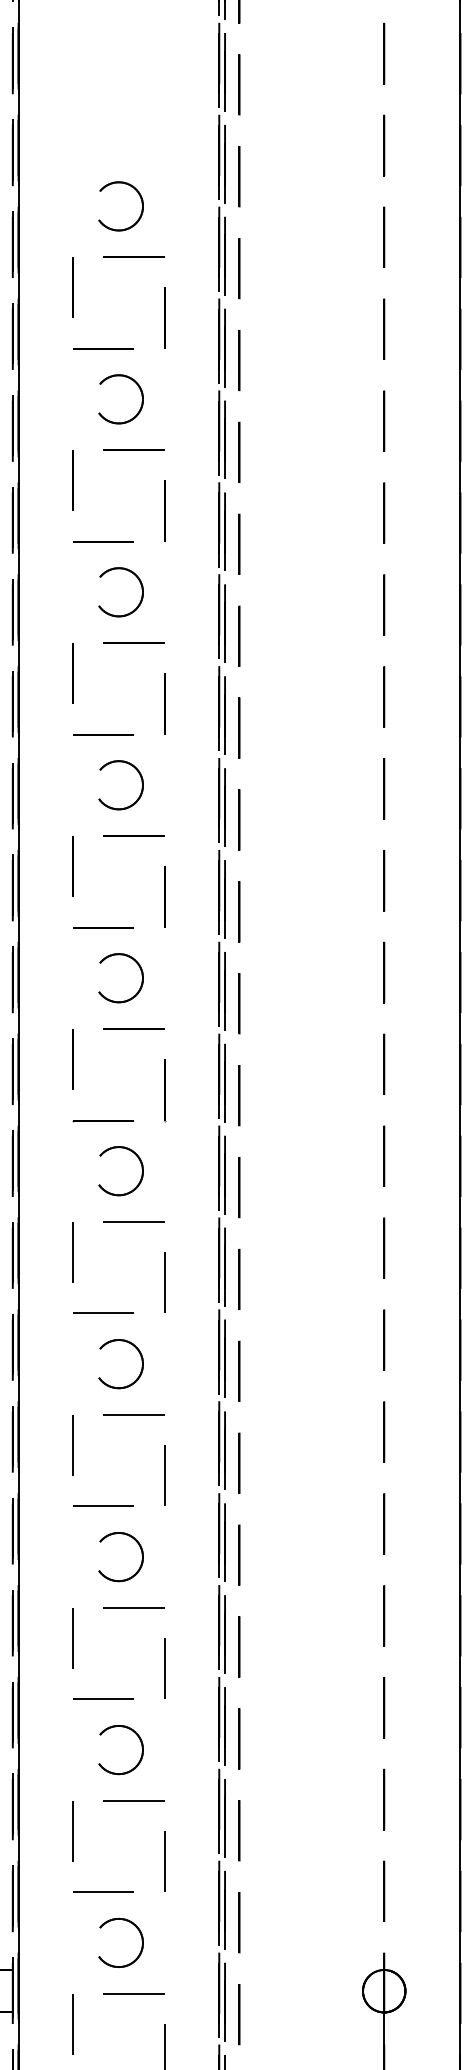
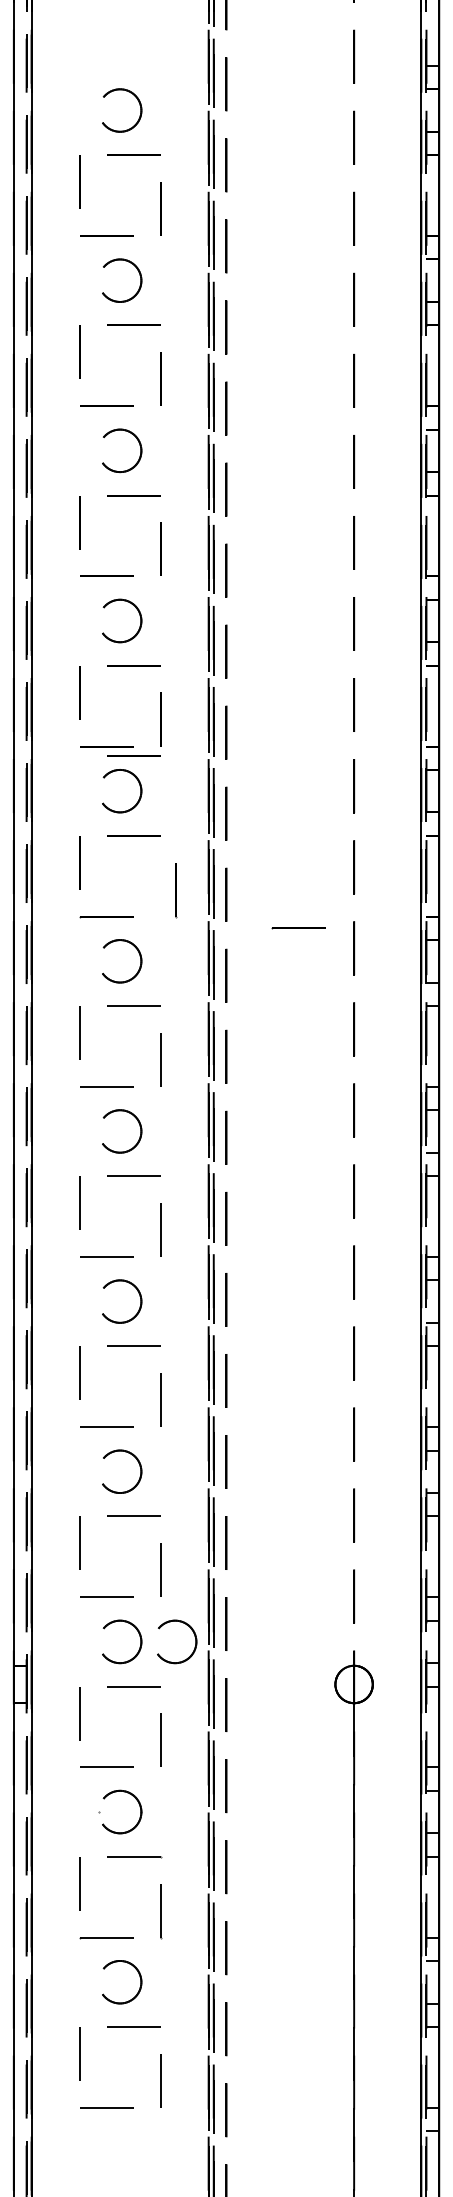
line: (134, 937) -> (133, 755), added
line: (165, 1090) -> (176, 890), moved
line: (321, 1133) -> (298, 928), added
part: (203, 1936) -> (194, 1636), added

